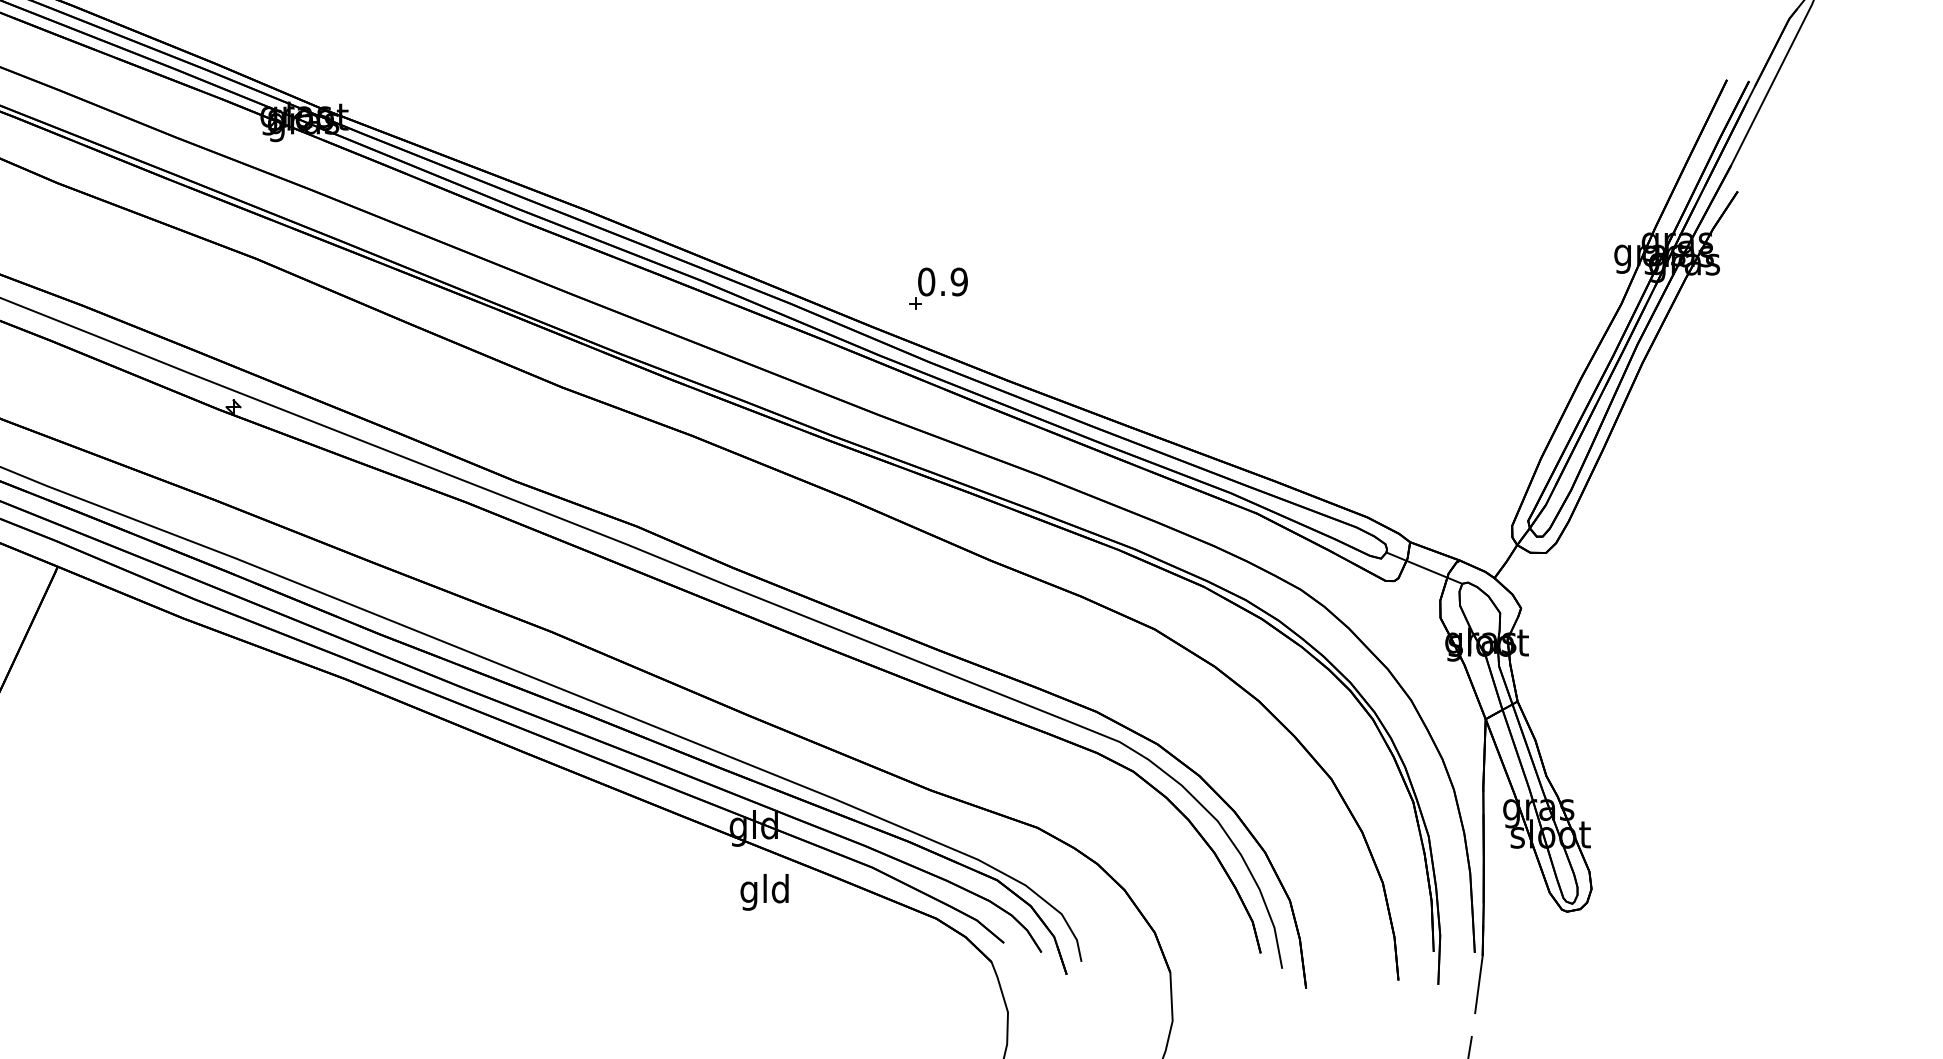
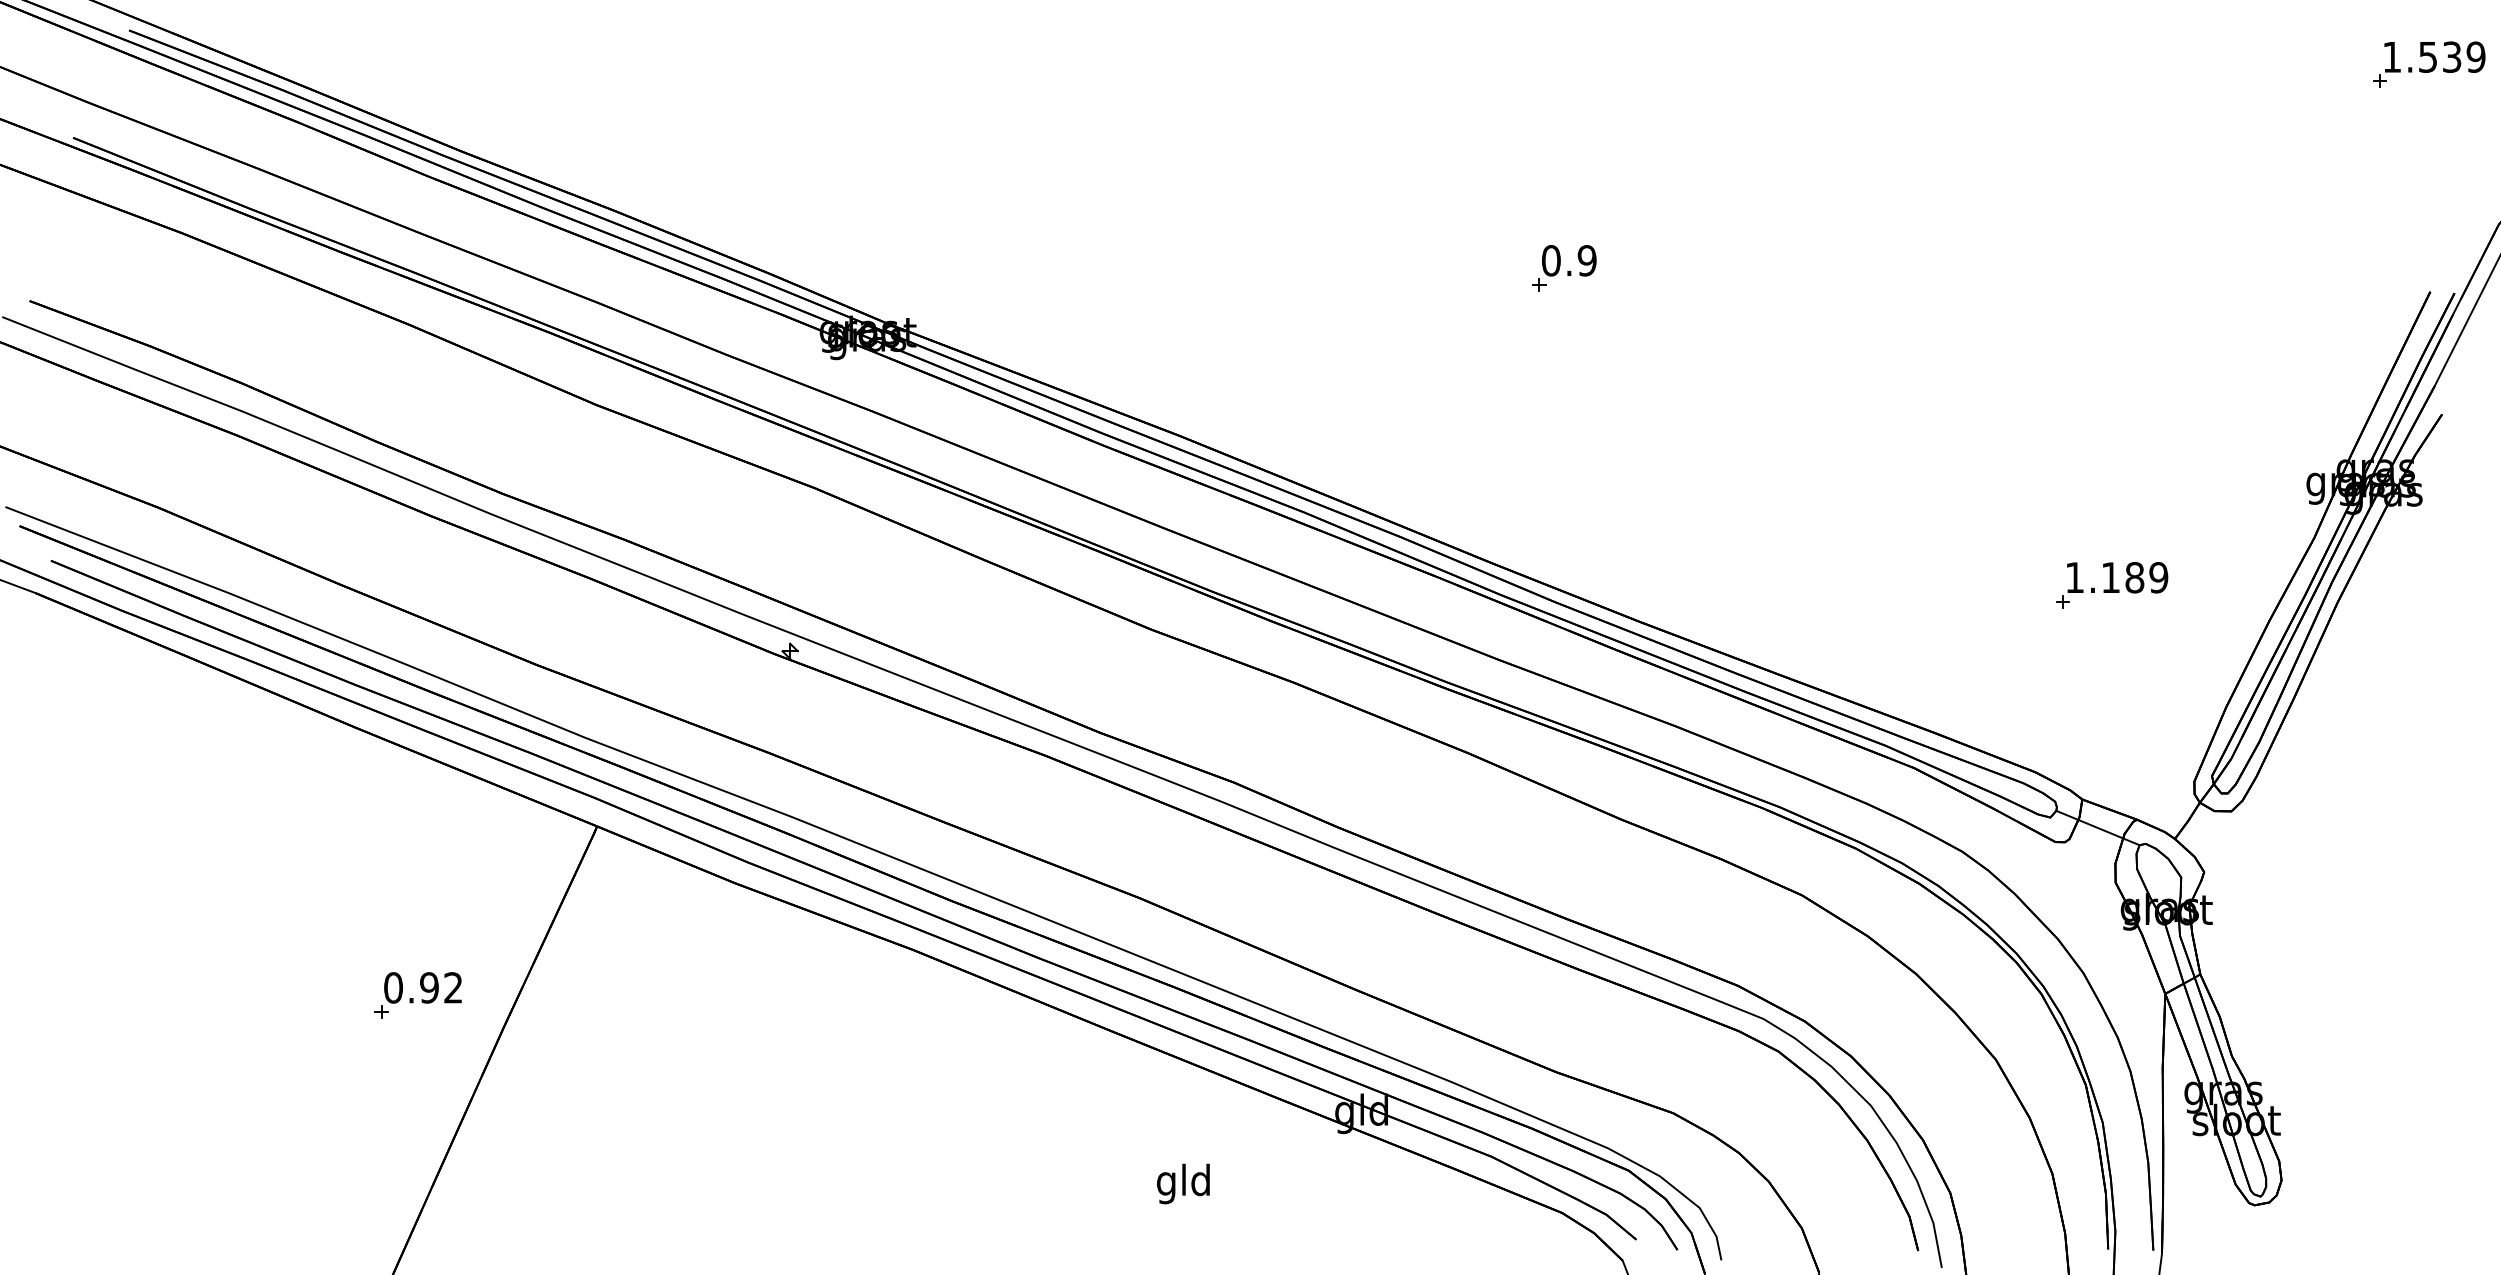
part: (938, 289) -> (1564, 268), moved
part: (1437, 347) -> (2112, 585), added
text: (764, 891) -> (1183, 1183), moved

